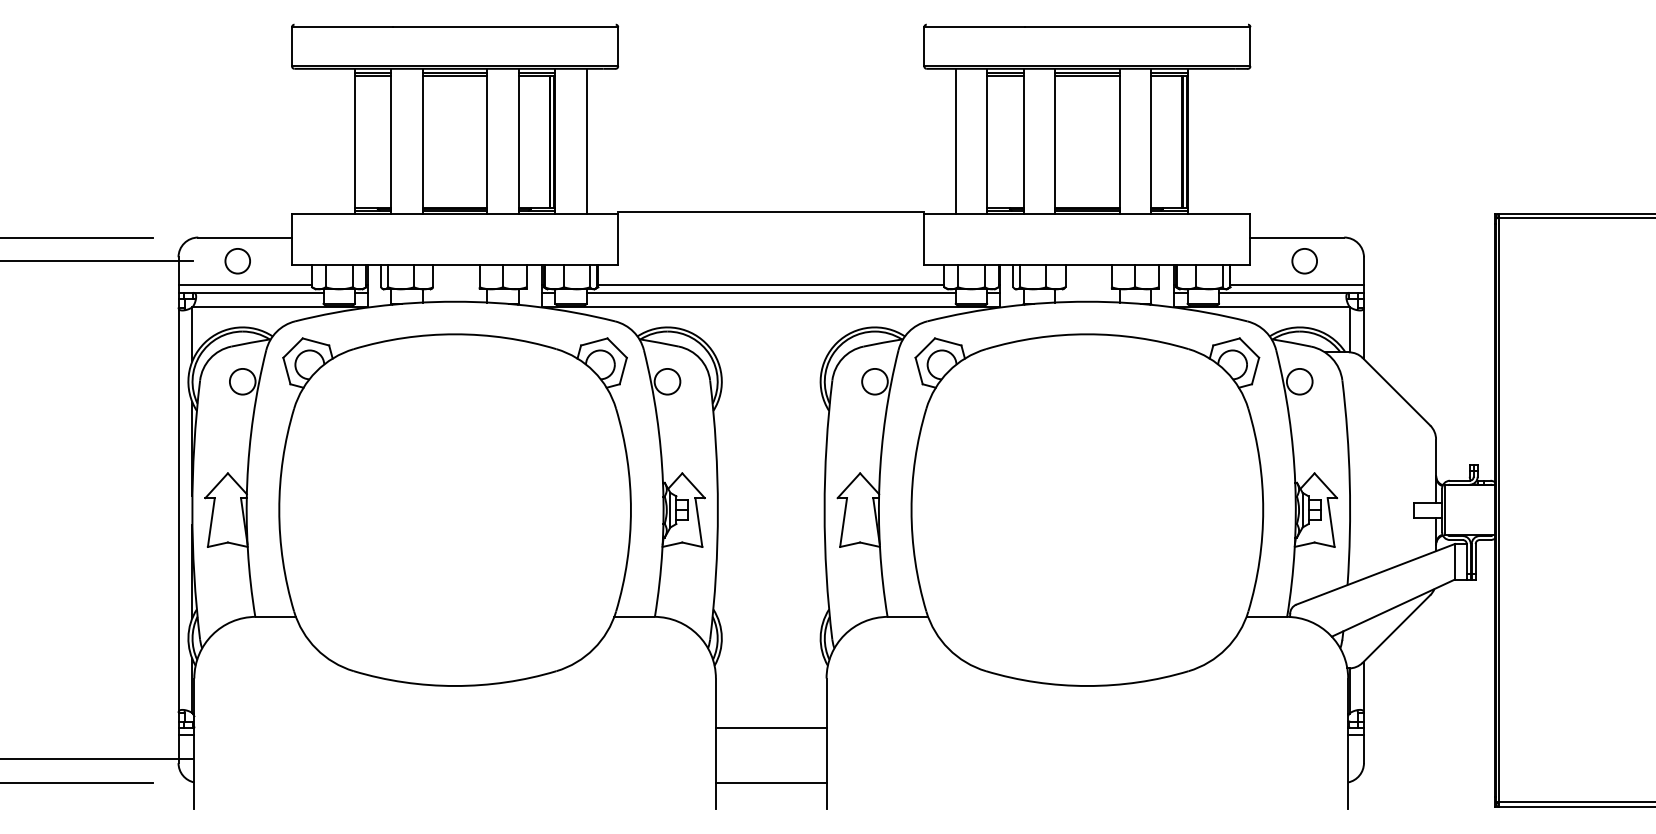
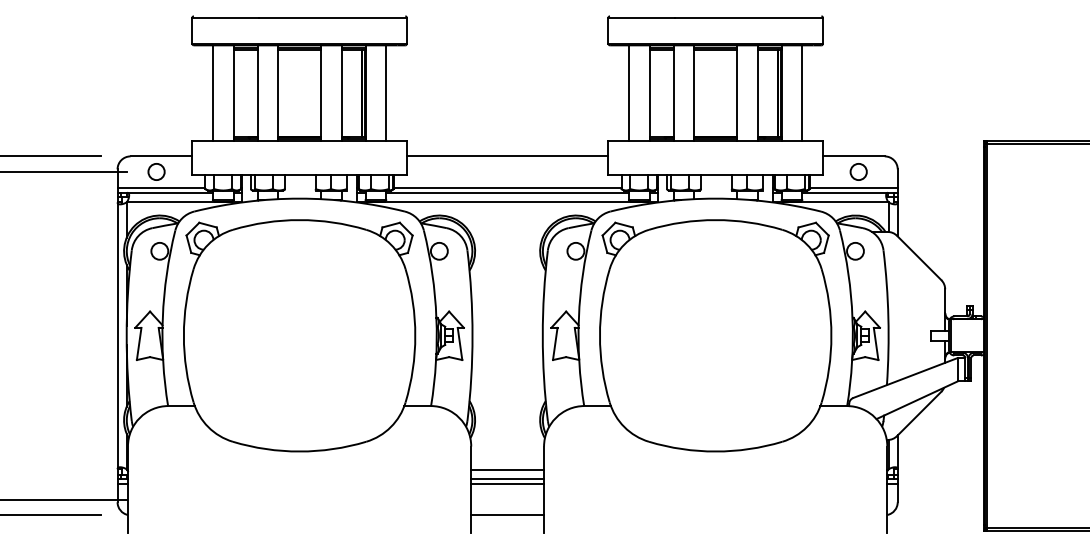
line: (324, 140) -> (213, 92), added
line: (1219, 140) -> (802, 92), added
line: (771, 211) -> (507, 156), moved
line: (771, 713) -> (507, 469), added
line: (771, 736) -> (507, 484), added

